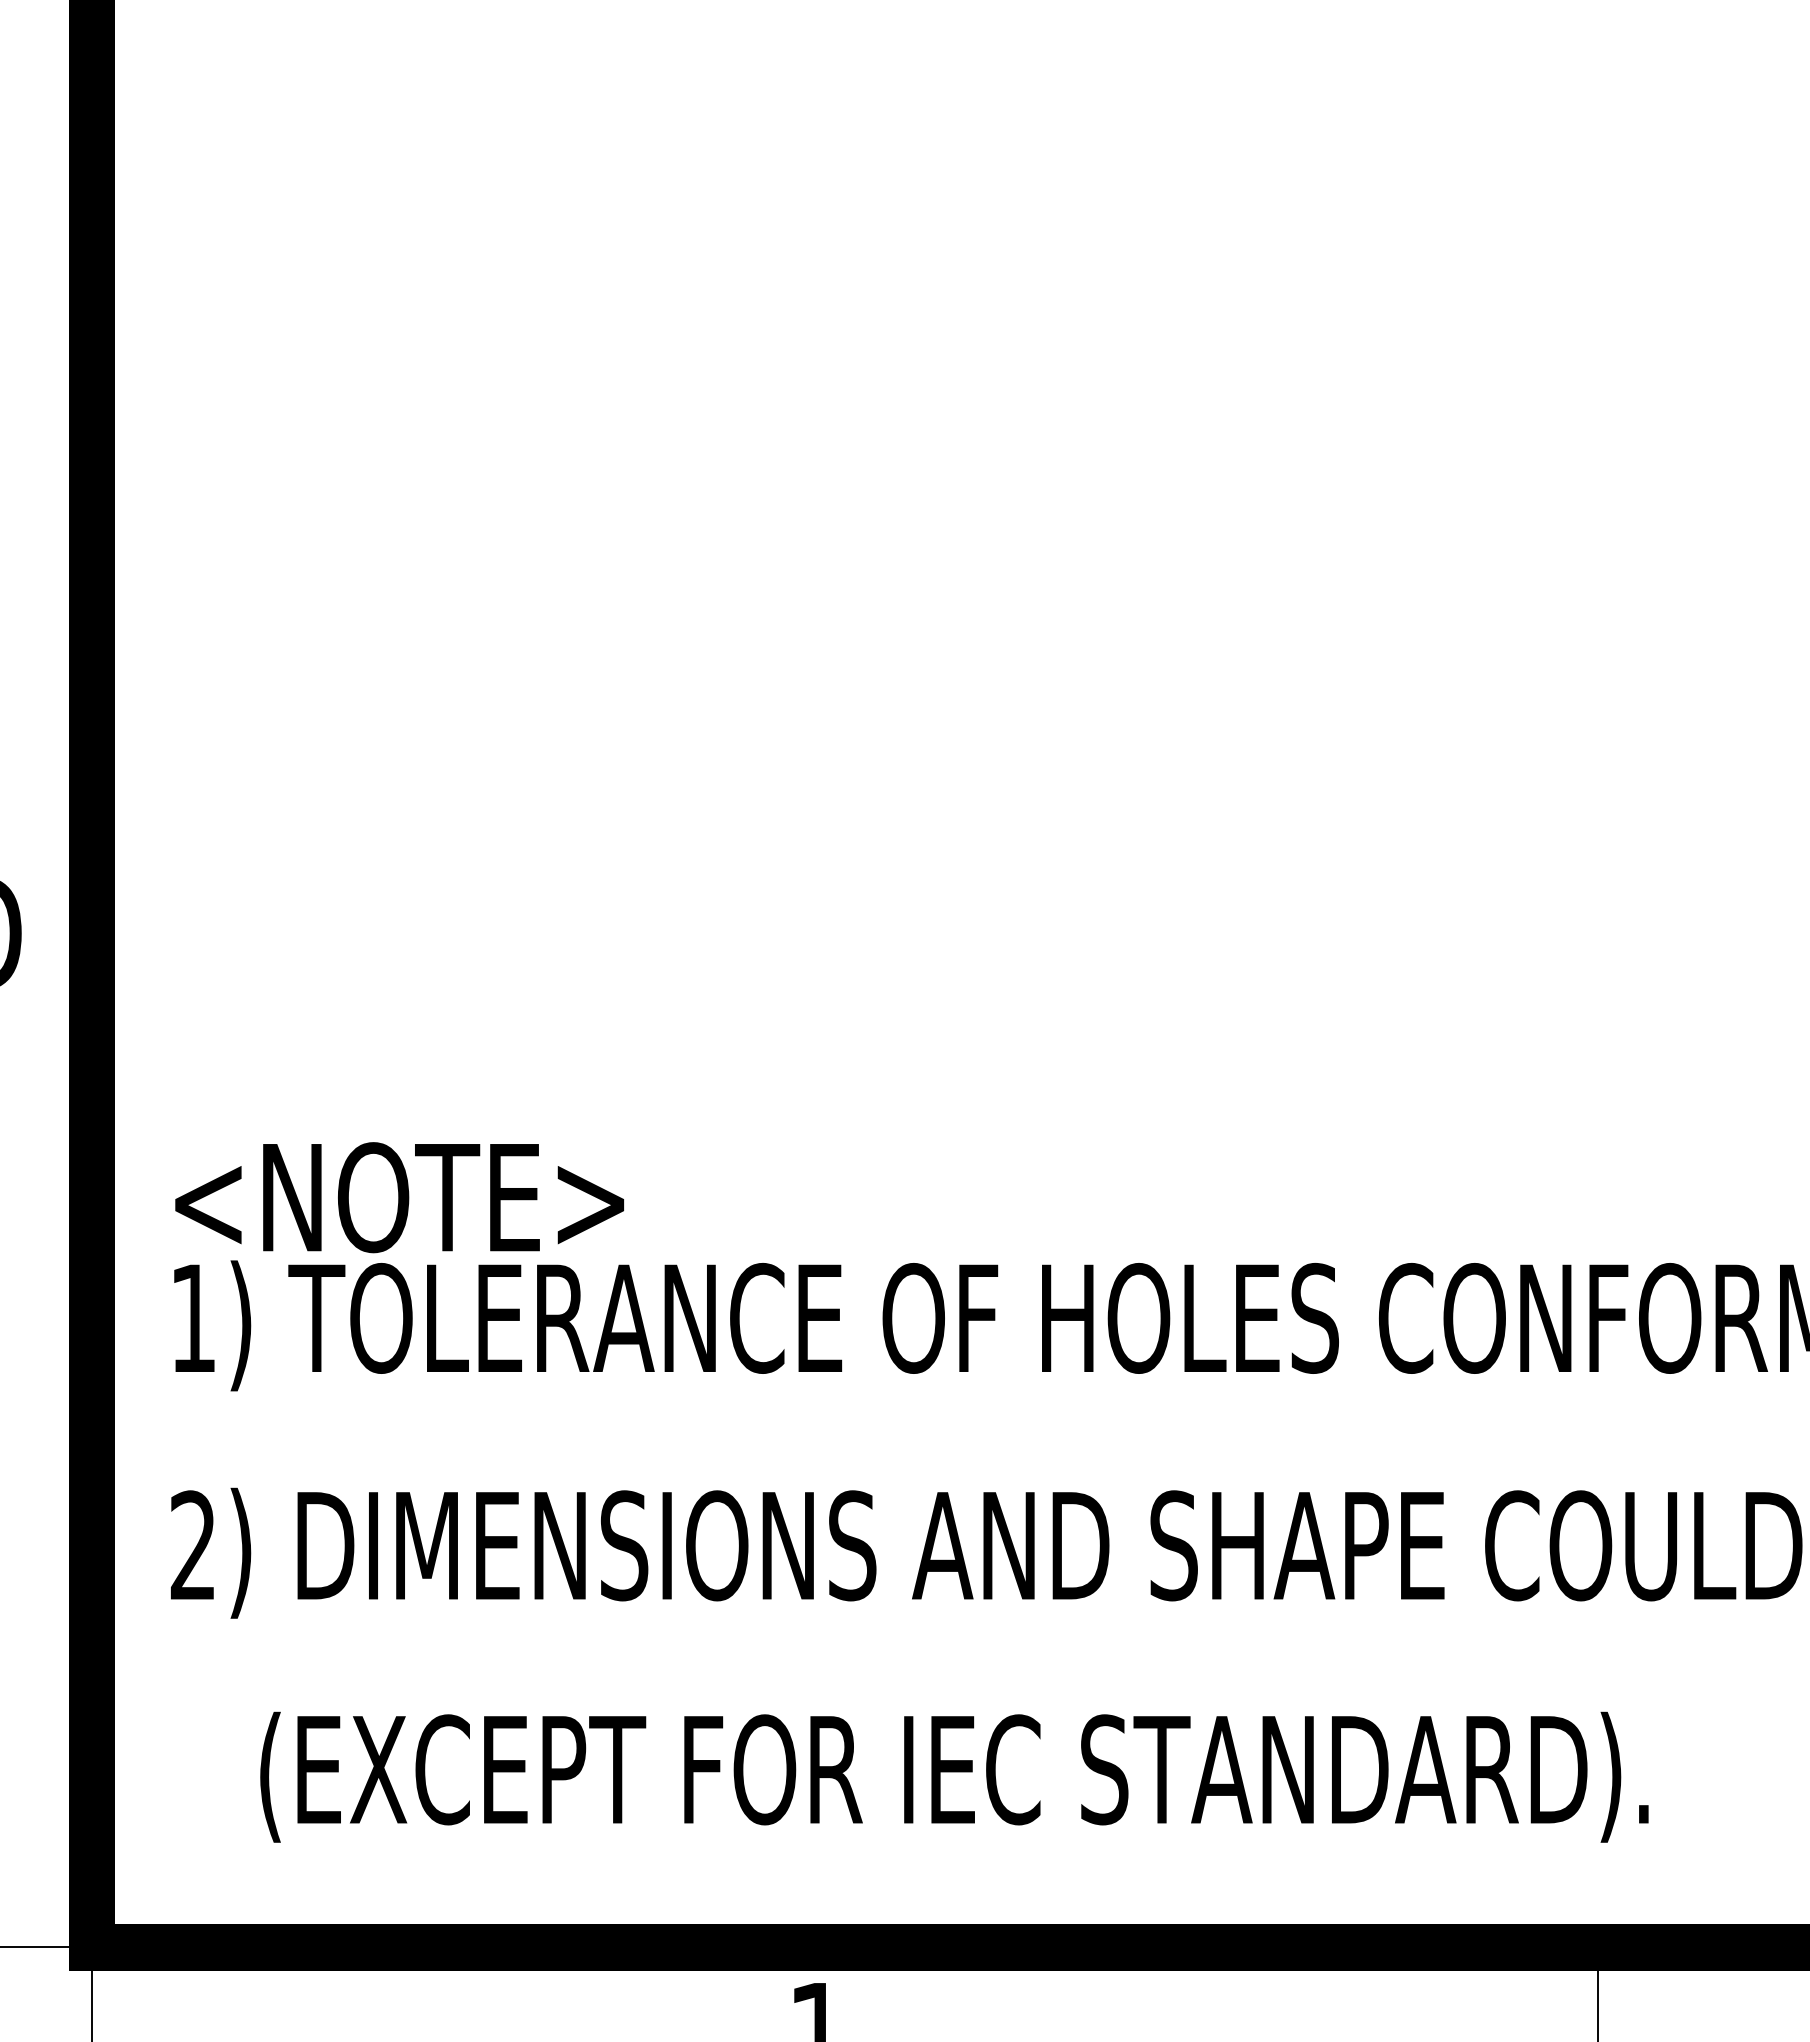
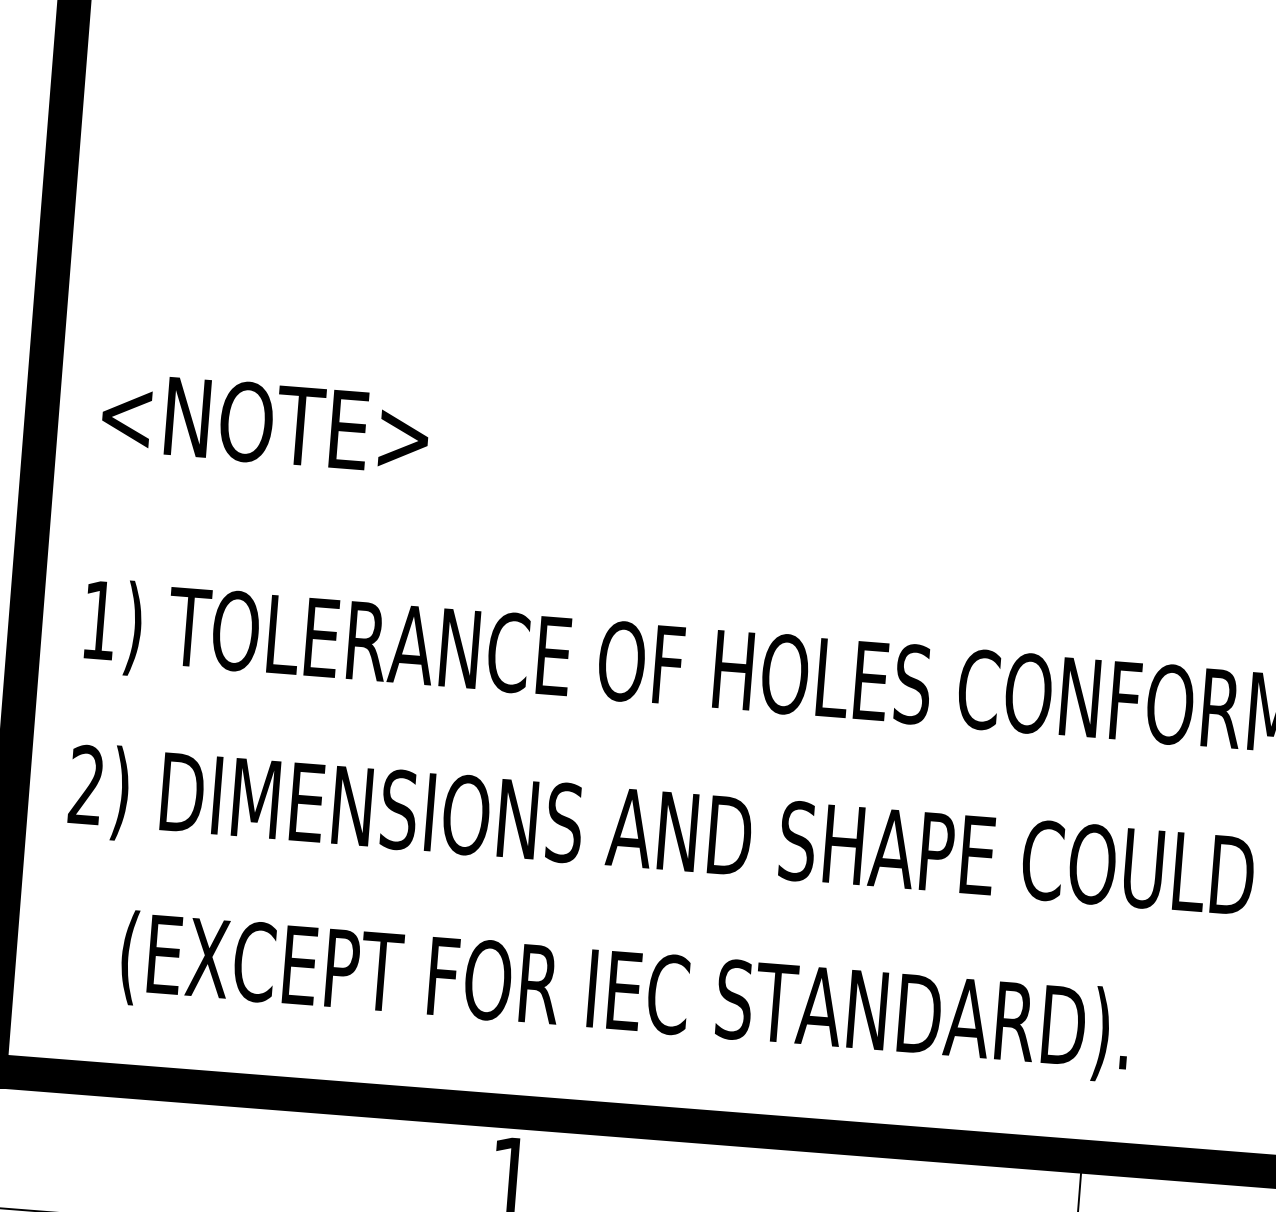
text: (399, 1197) -> (265, 423), moved

